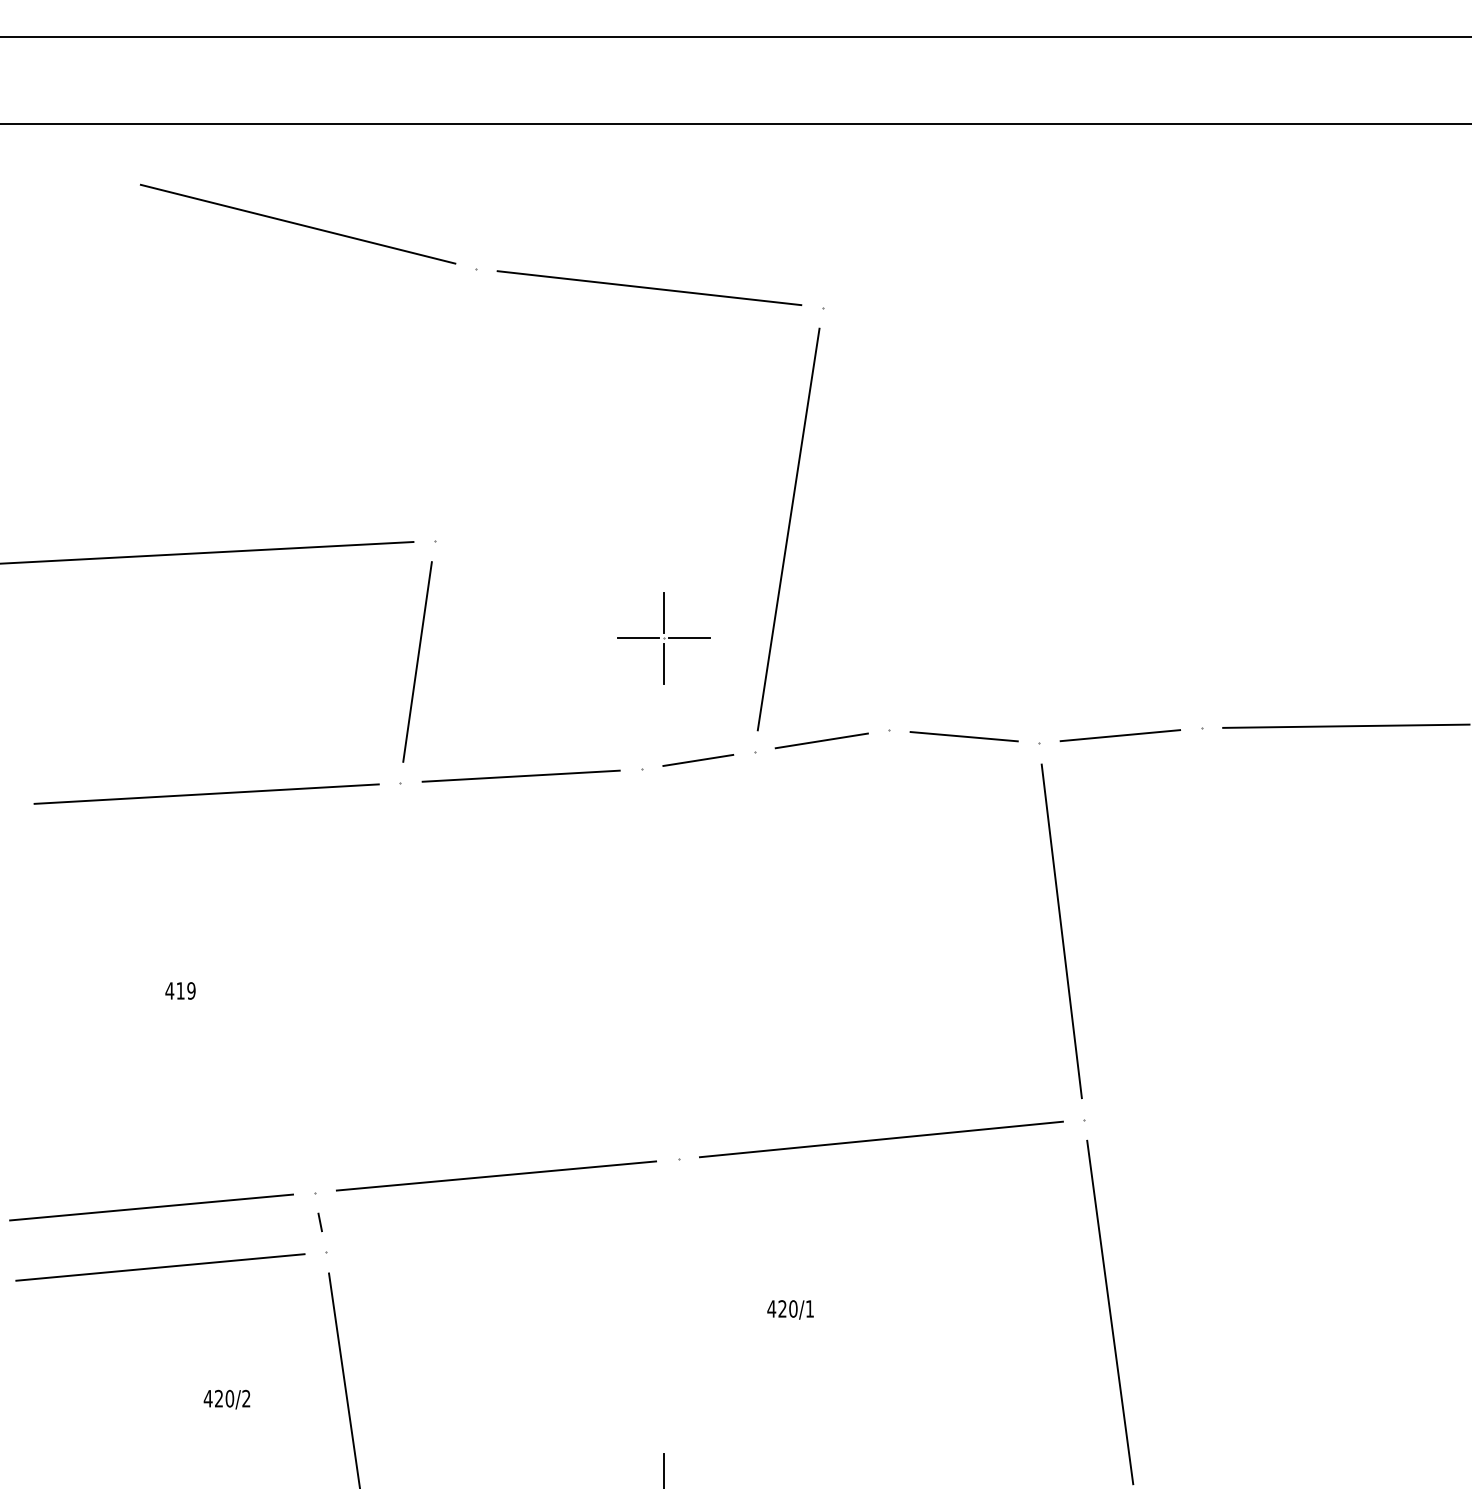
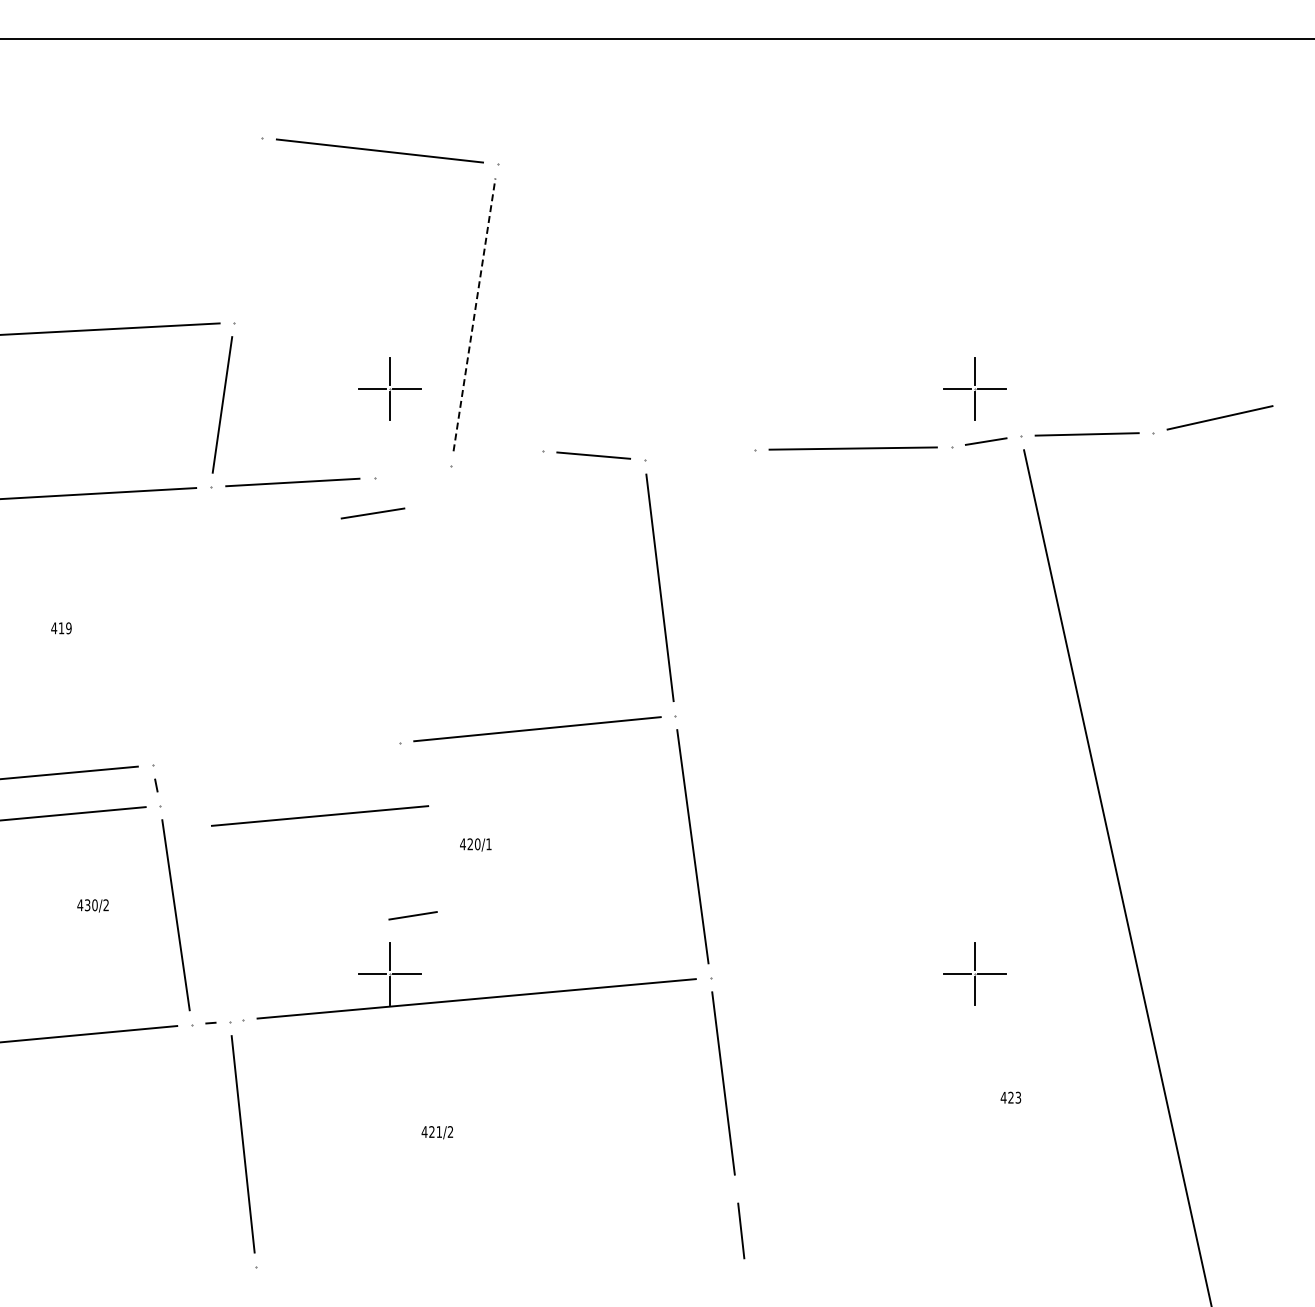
line: (298, 224) -> (141, 107), removed
line: (788, 528) -> (474, 314), solid -> dashed
line: (1119, 735) -> (699, 454), removed
line: (821, 740) -> (372, 513), moved
line: (697, 760) -> (412, 915), moved
line: (497, 1175) -> (320, 815), moved
text: (218, 1399) -> (87, 905), 420/2 -> 430/2

